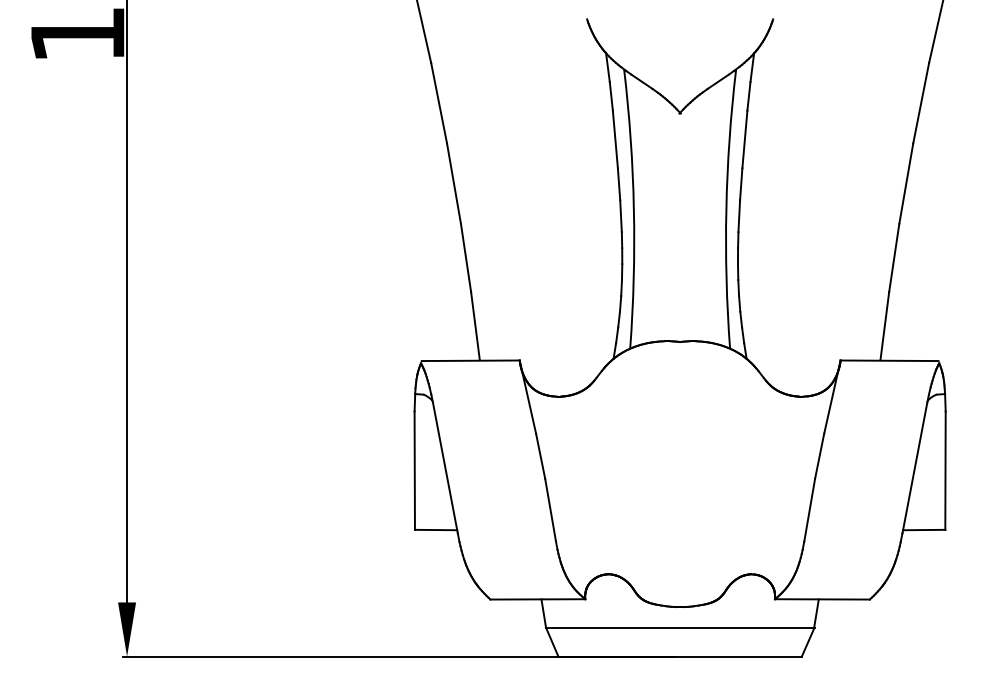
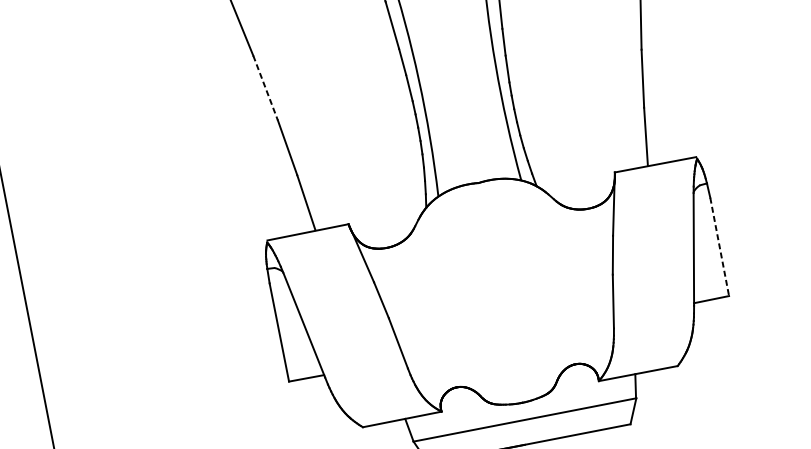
line: (453, 183) -> (265, 88), solid -> dashed
line: (945, 471) -> (719, 247), solid -> dashed

